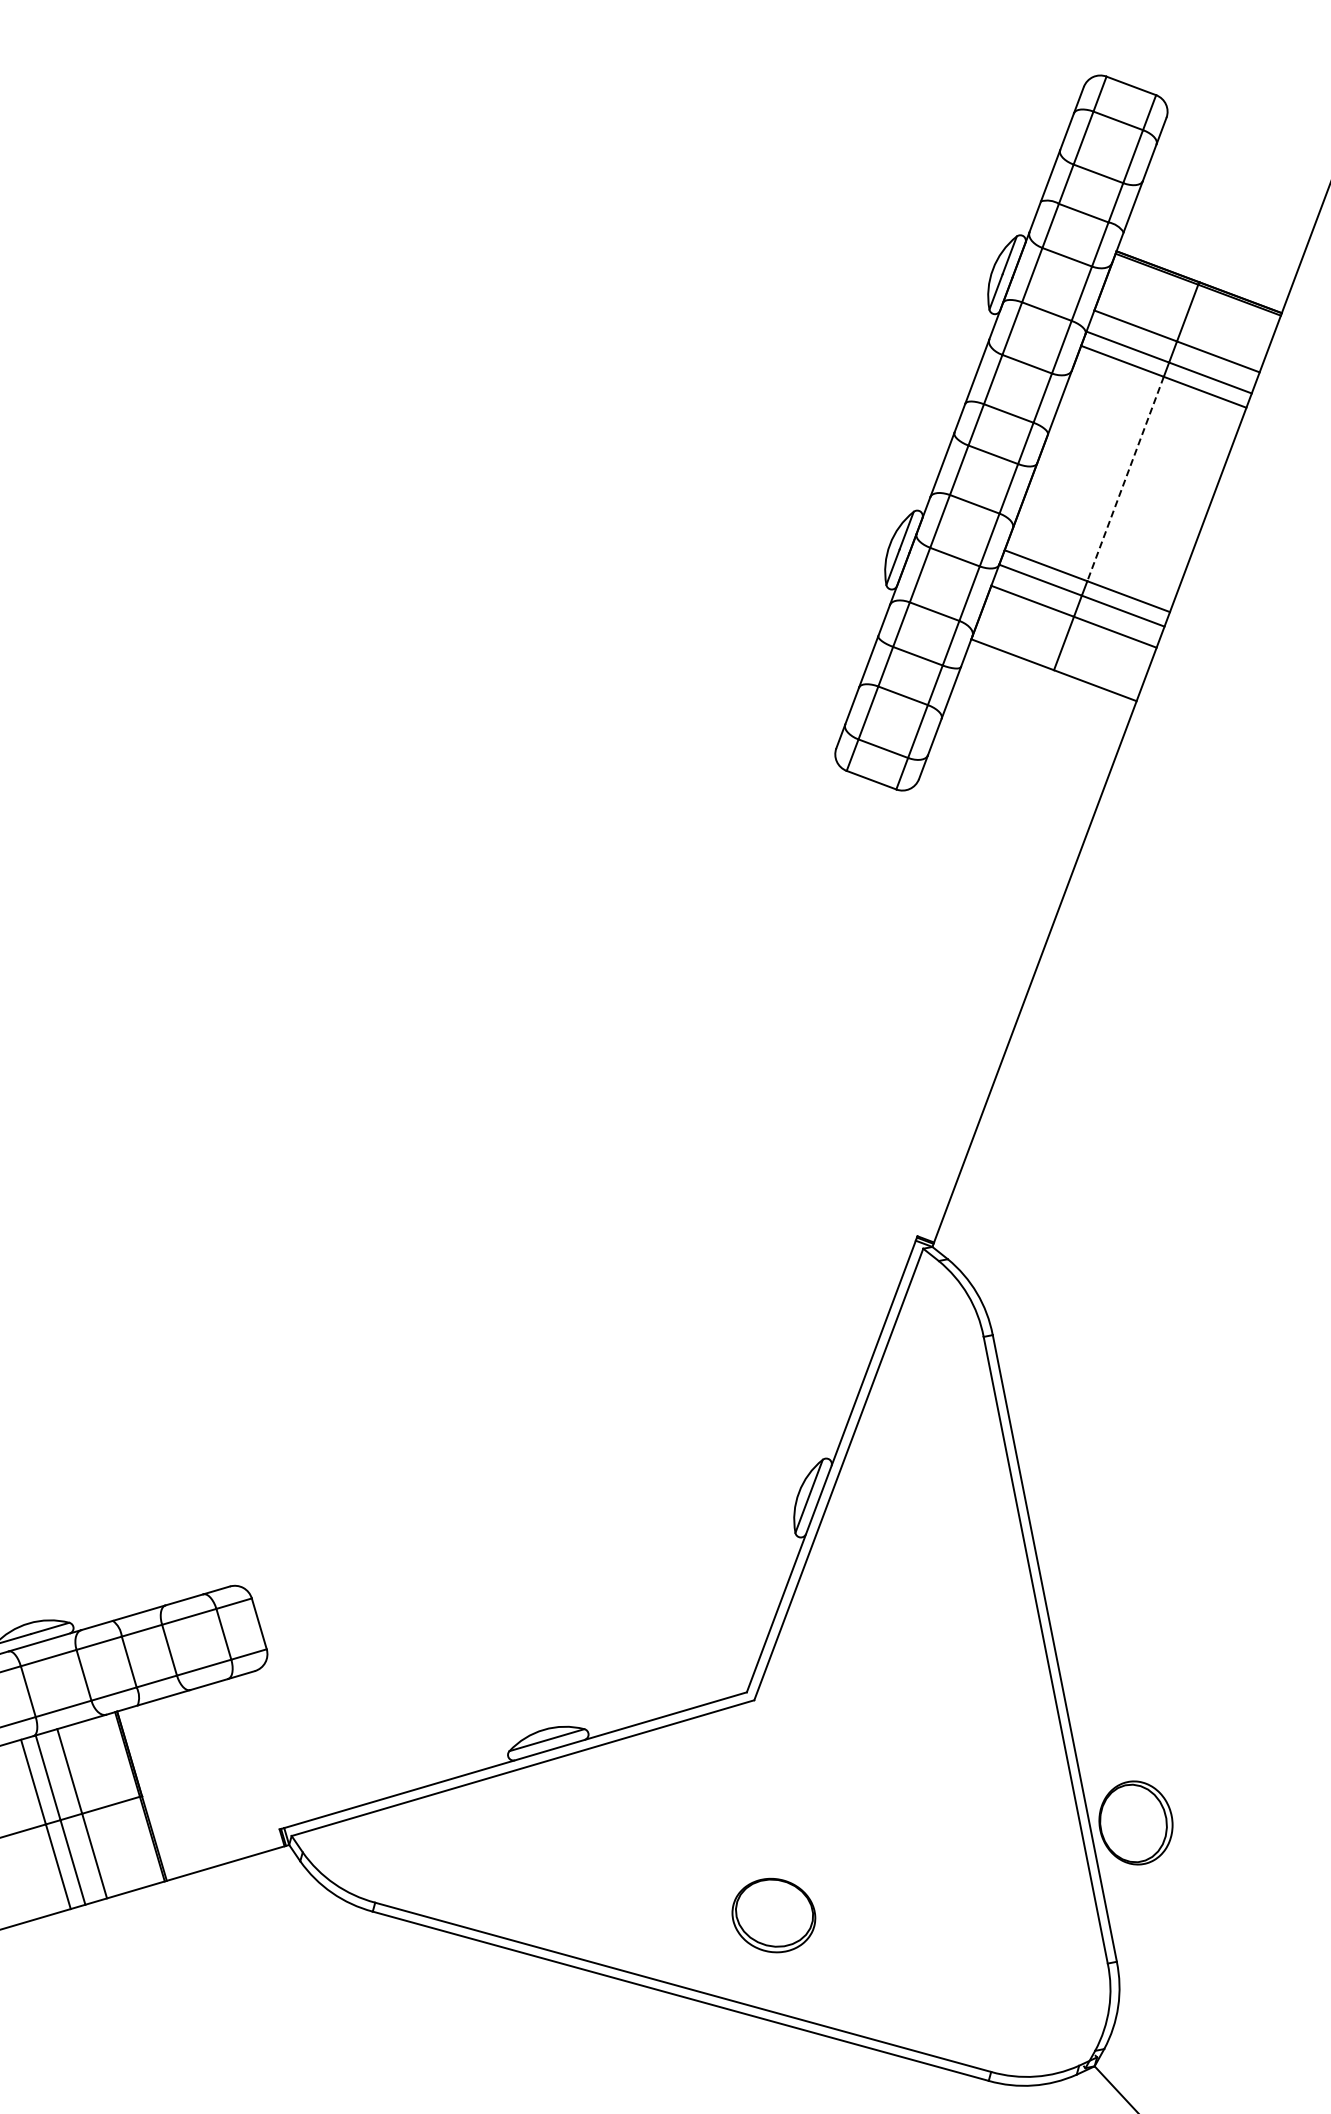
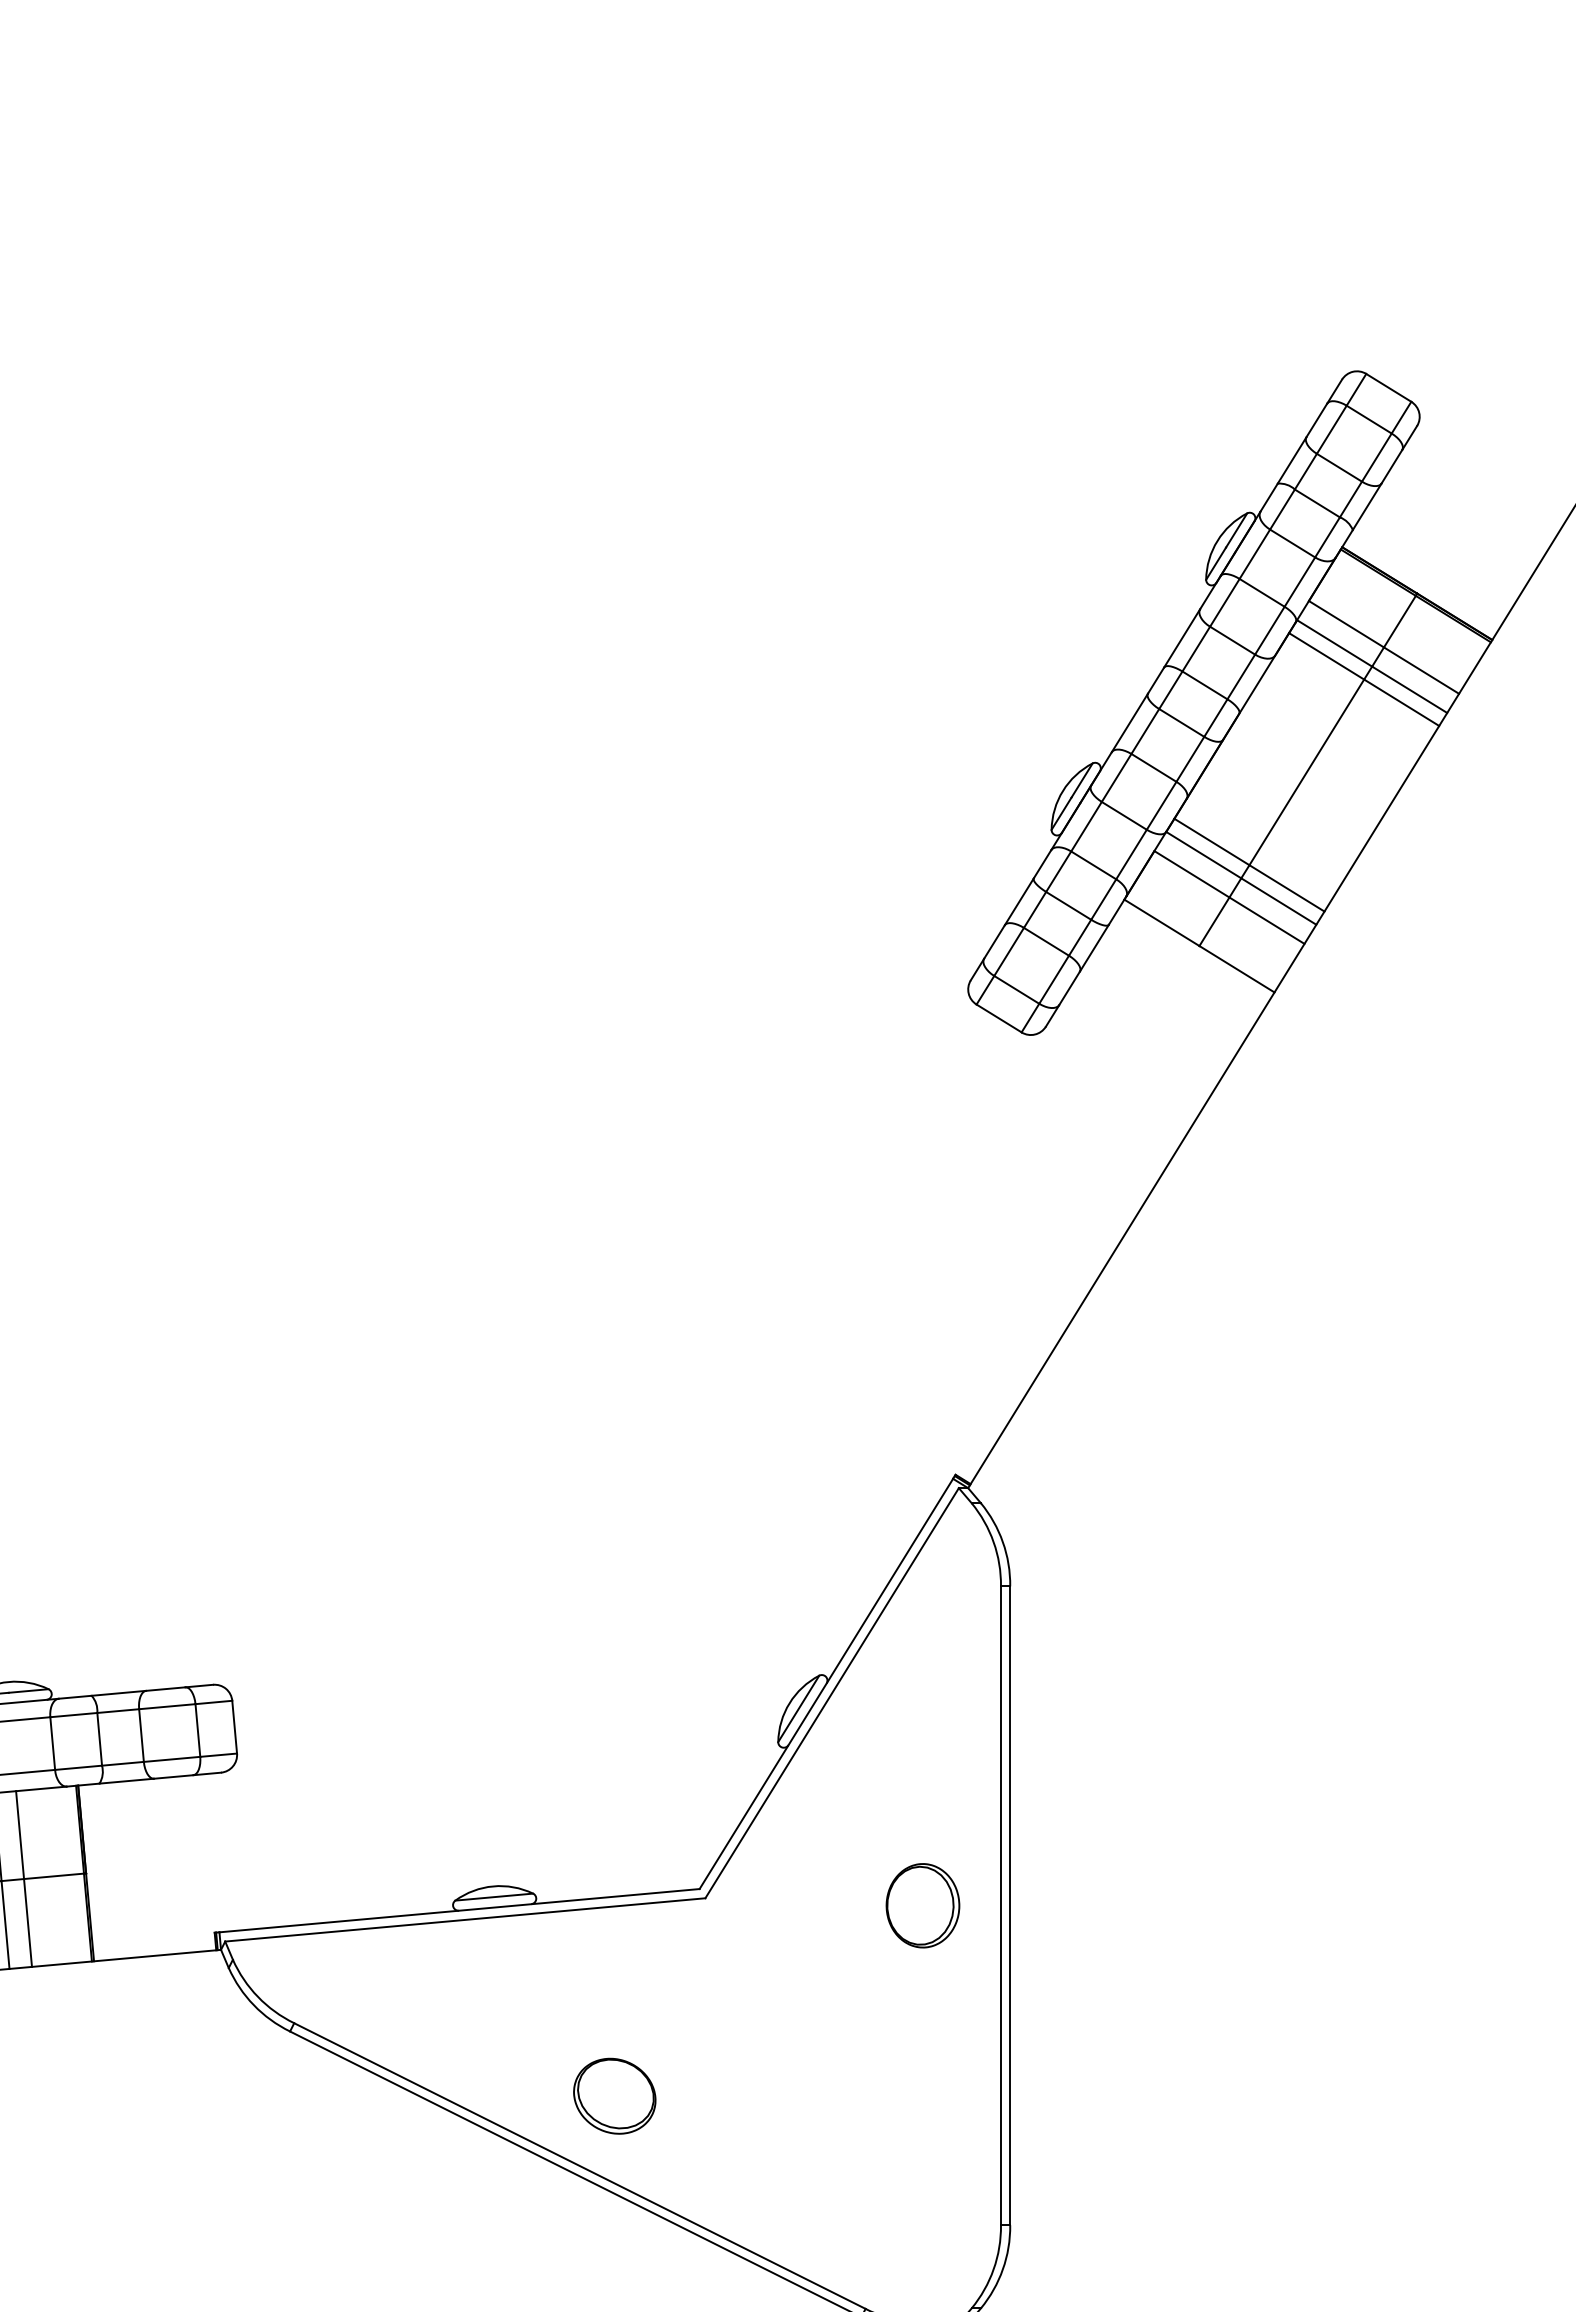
line: (1125, 479) -> (1306, 772), dashed -> solid
part: (1135, 1822) -> (922, 1905), moved
part: (773, 1914) -> (614, 2095), moved

